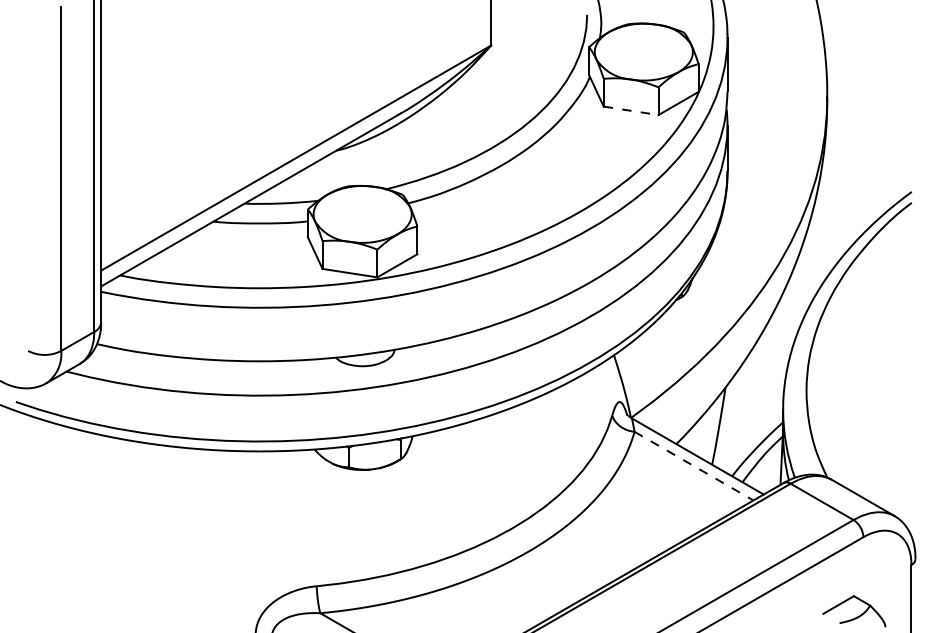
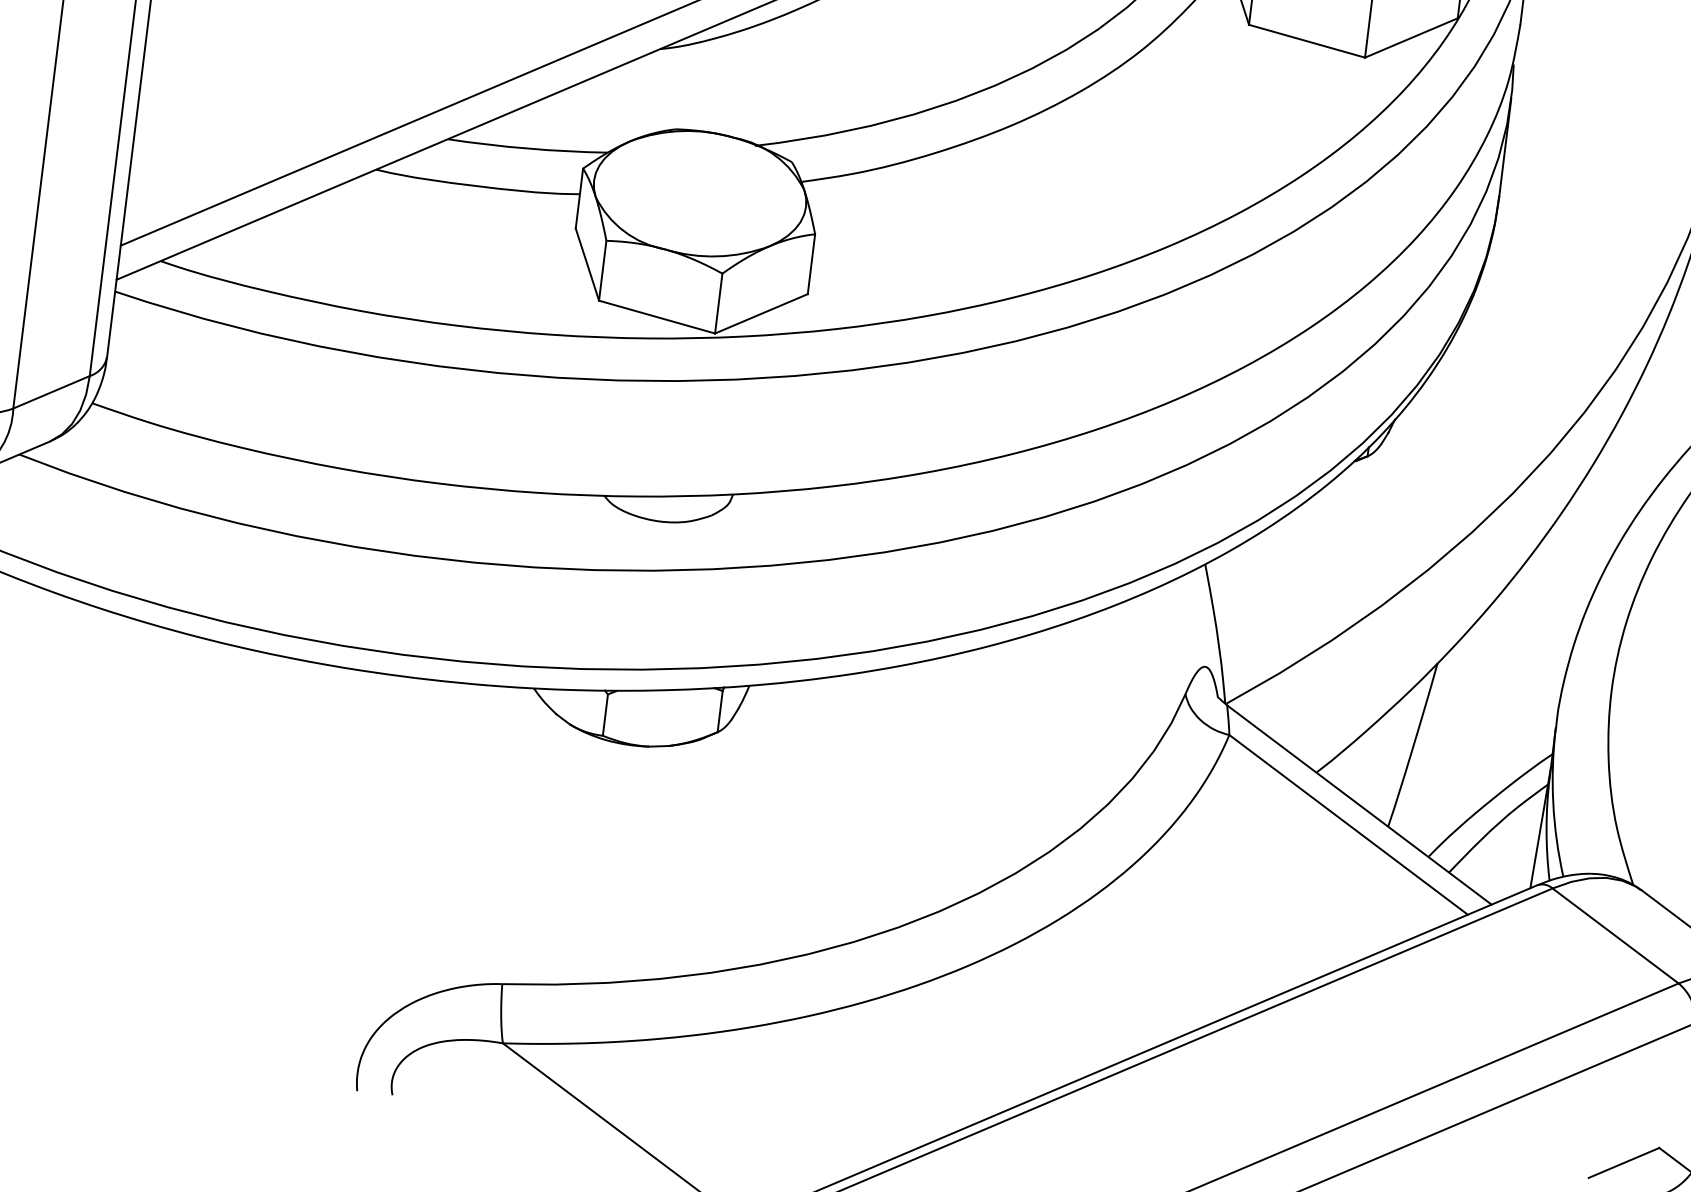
line: (631, 110) -> (1307, 40), dashed -> solid
line: (694, 466) -> (1349, 825), dashed -> solid

